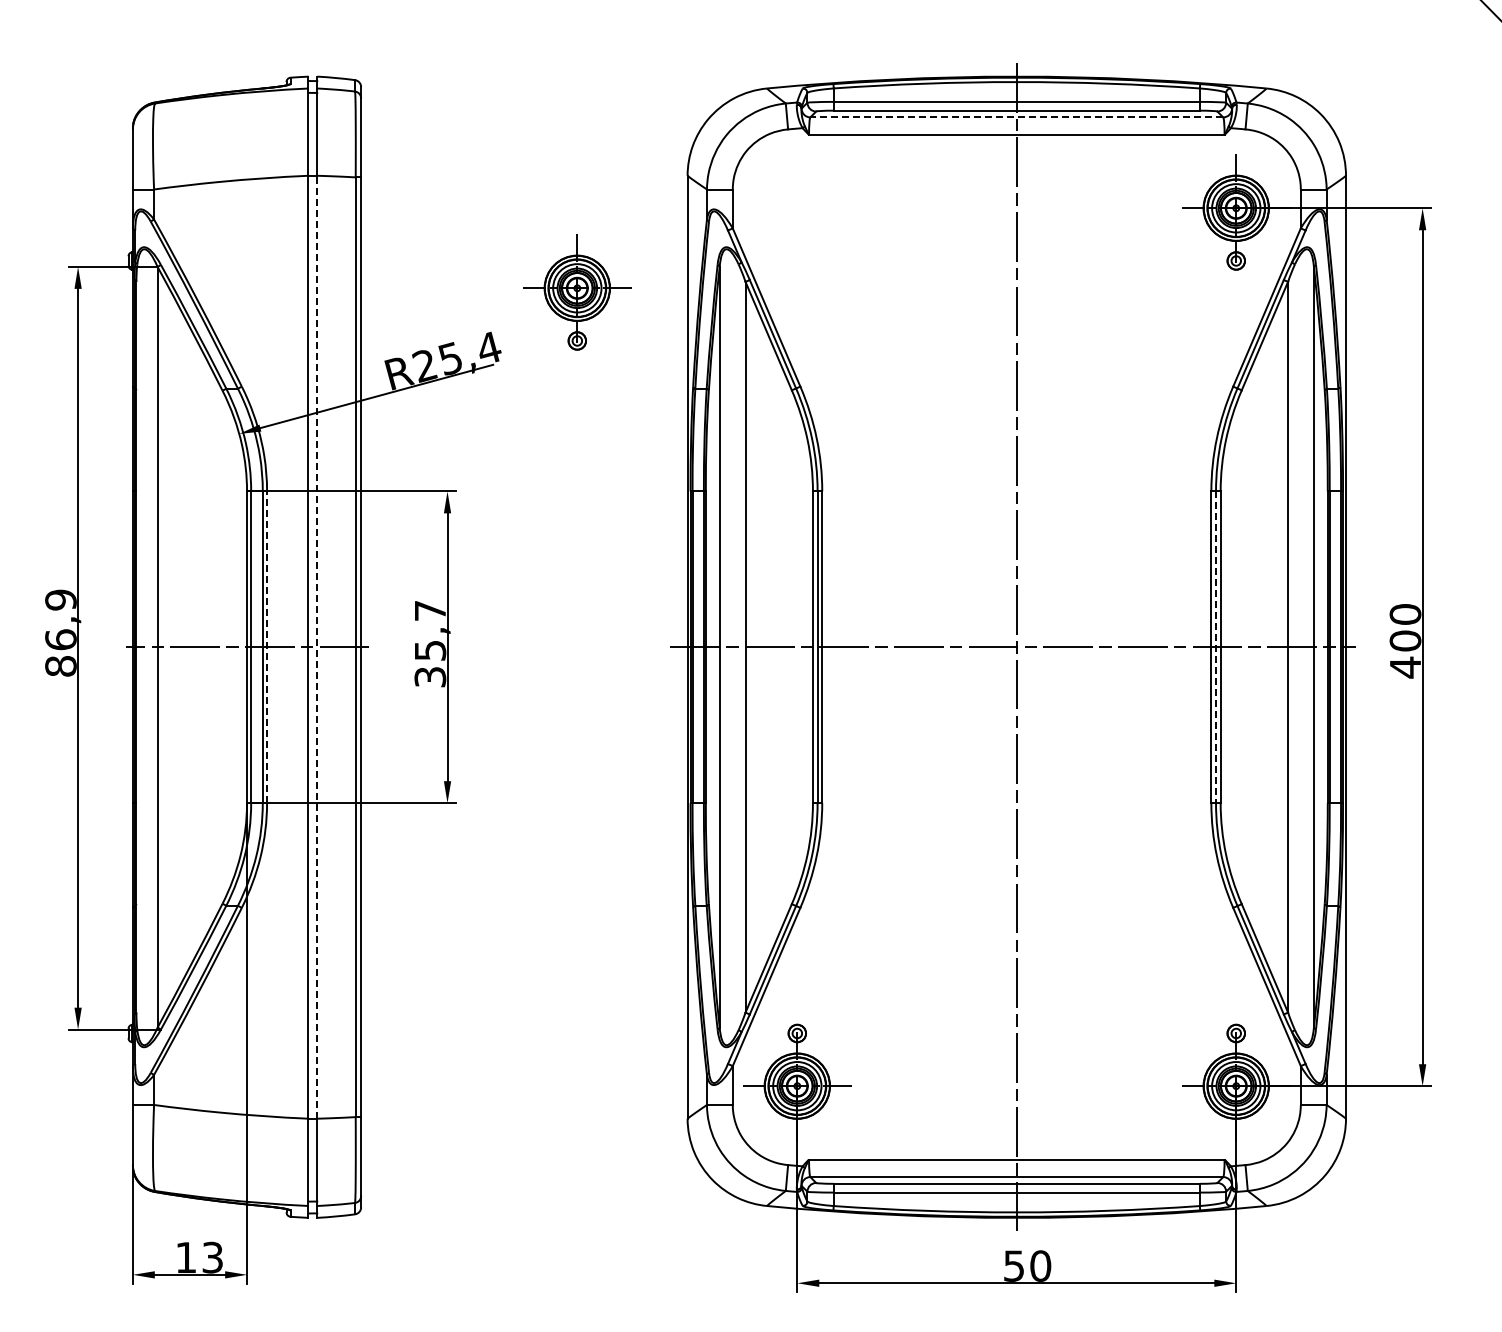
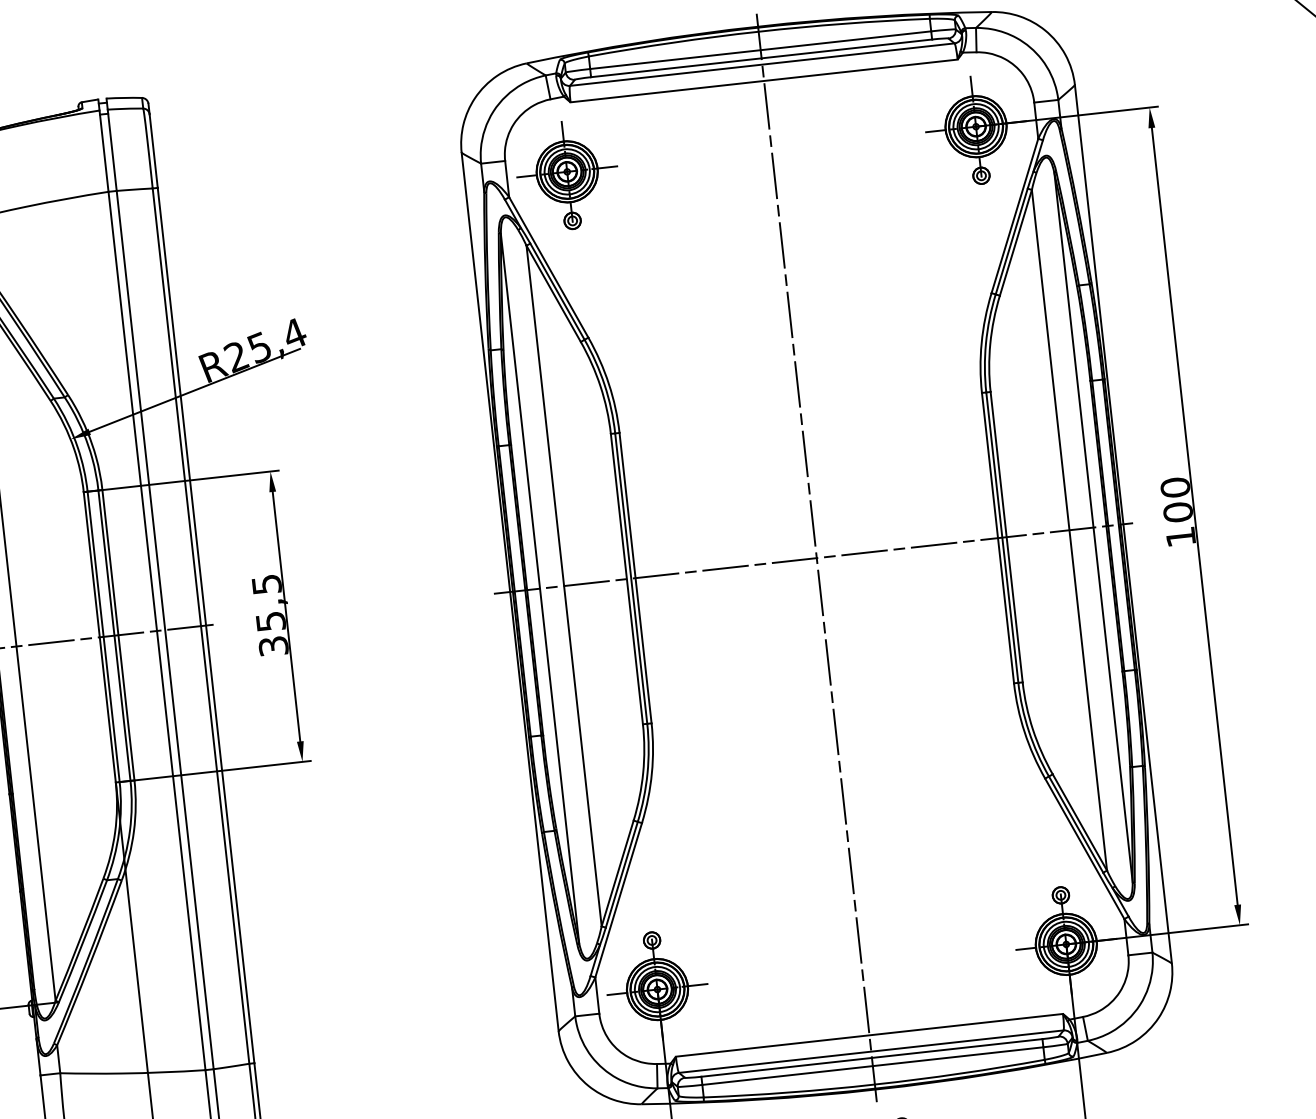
line: (1016, 117) -> (762, 64), dashed -> solid
part: (577, 292) -> (567, 175), moved
text: (430, 610) -> (266, 584), 35,7 -> 35,5
line: (317, 646) -> (165, 629), dashed -> solid
line: (267, 647) -> (118, 635), dashed -> solid
line: (1216, 647) -> (1002, 537), dashed -> solid
text: (1405, 667) -> (1180, 537), 400 -> 100

